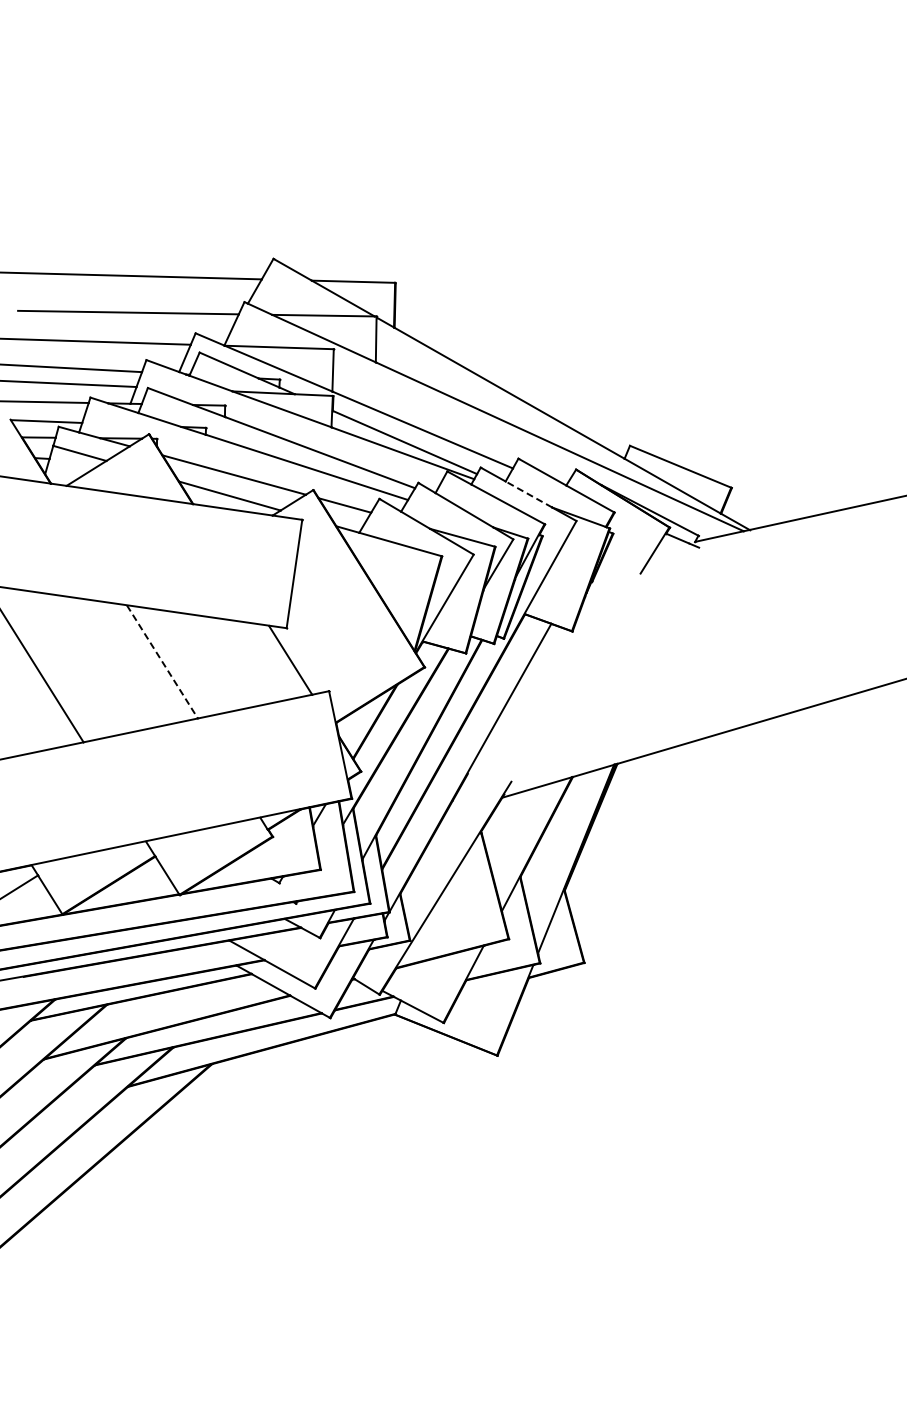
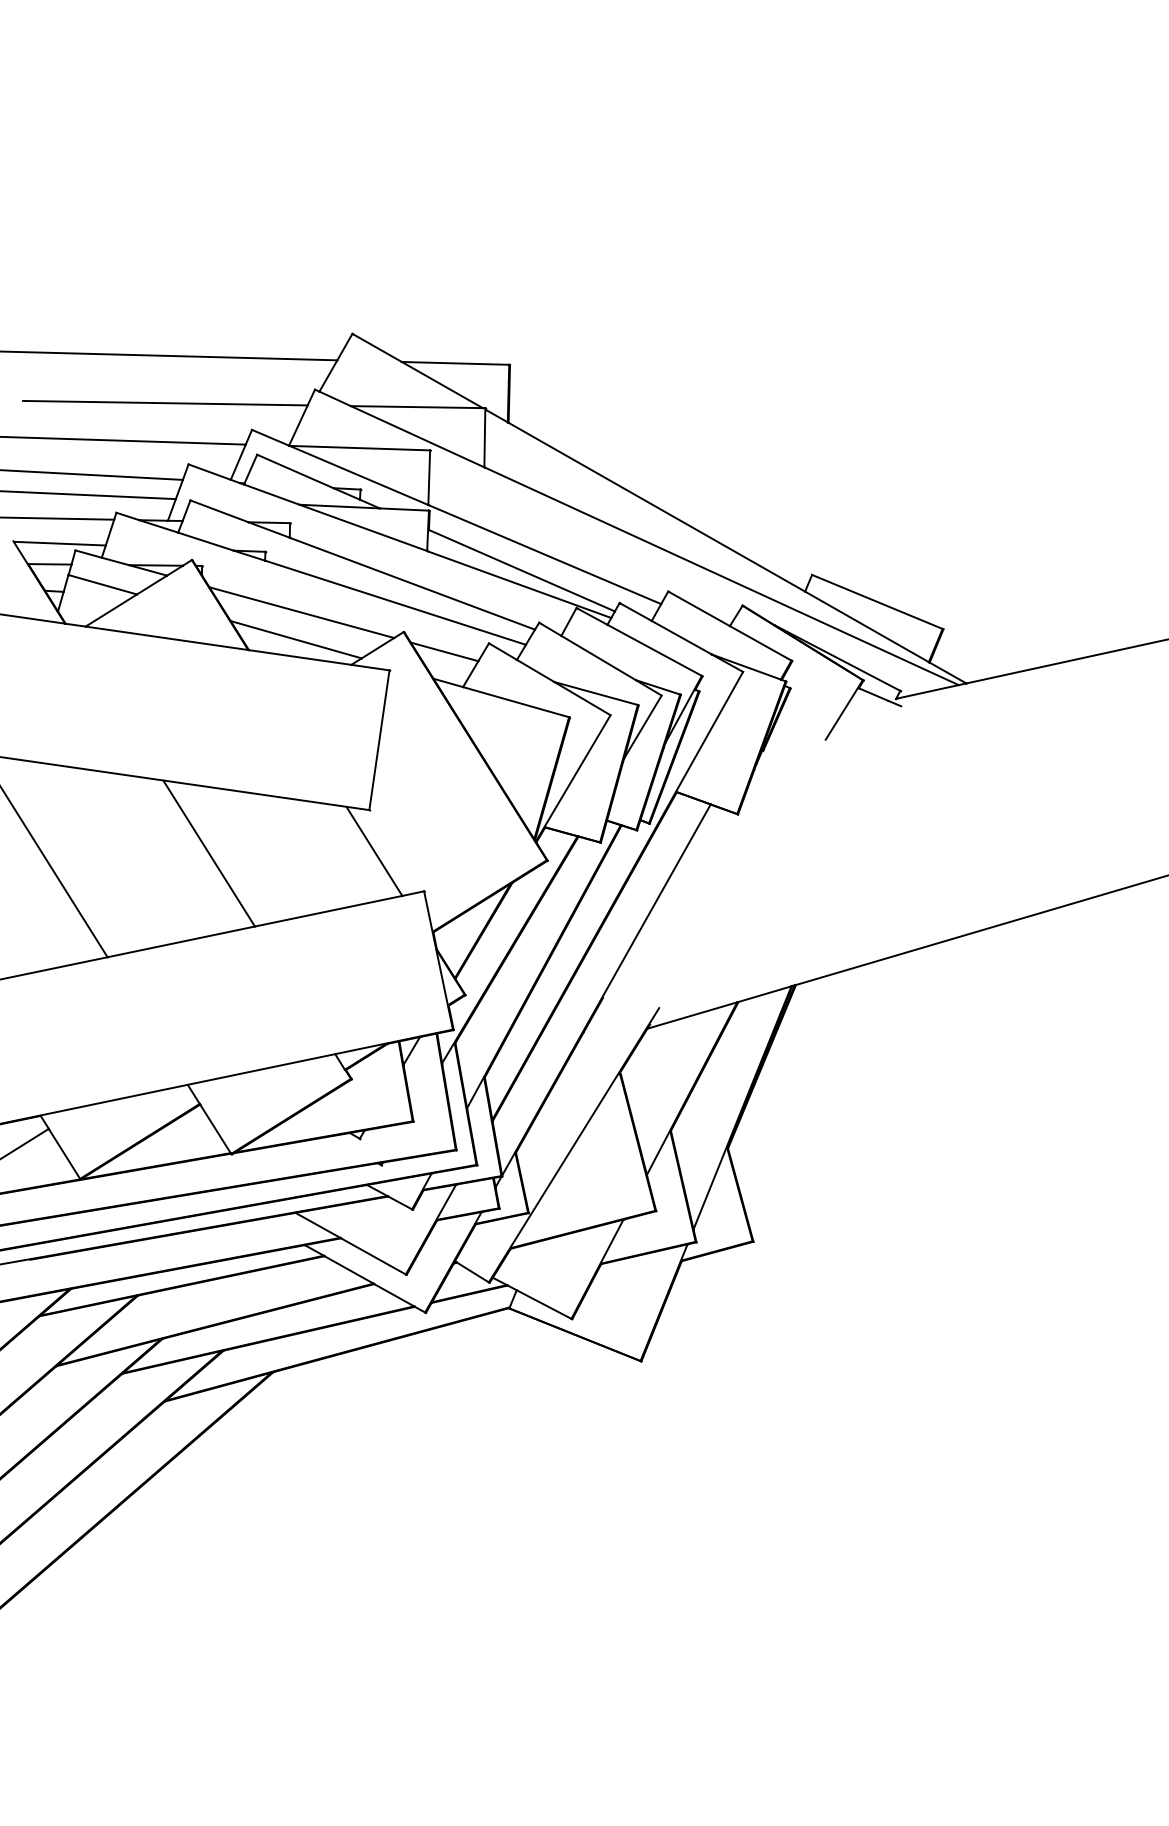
line: (528, 494) -> (681, 637), dashed -> solid
line: (162, 661) -> (209, 853), dashed -> solid

